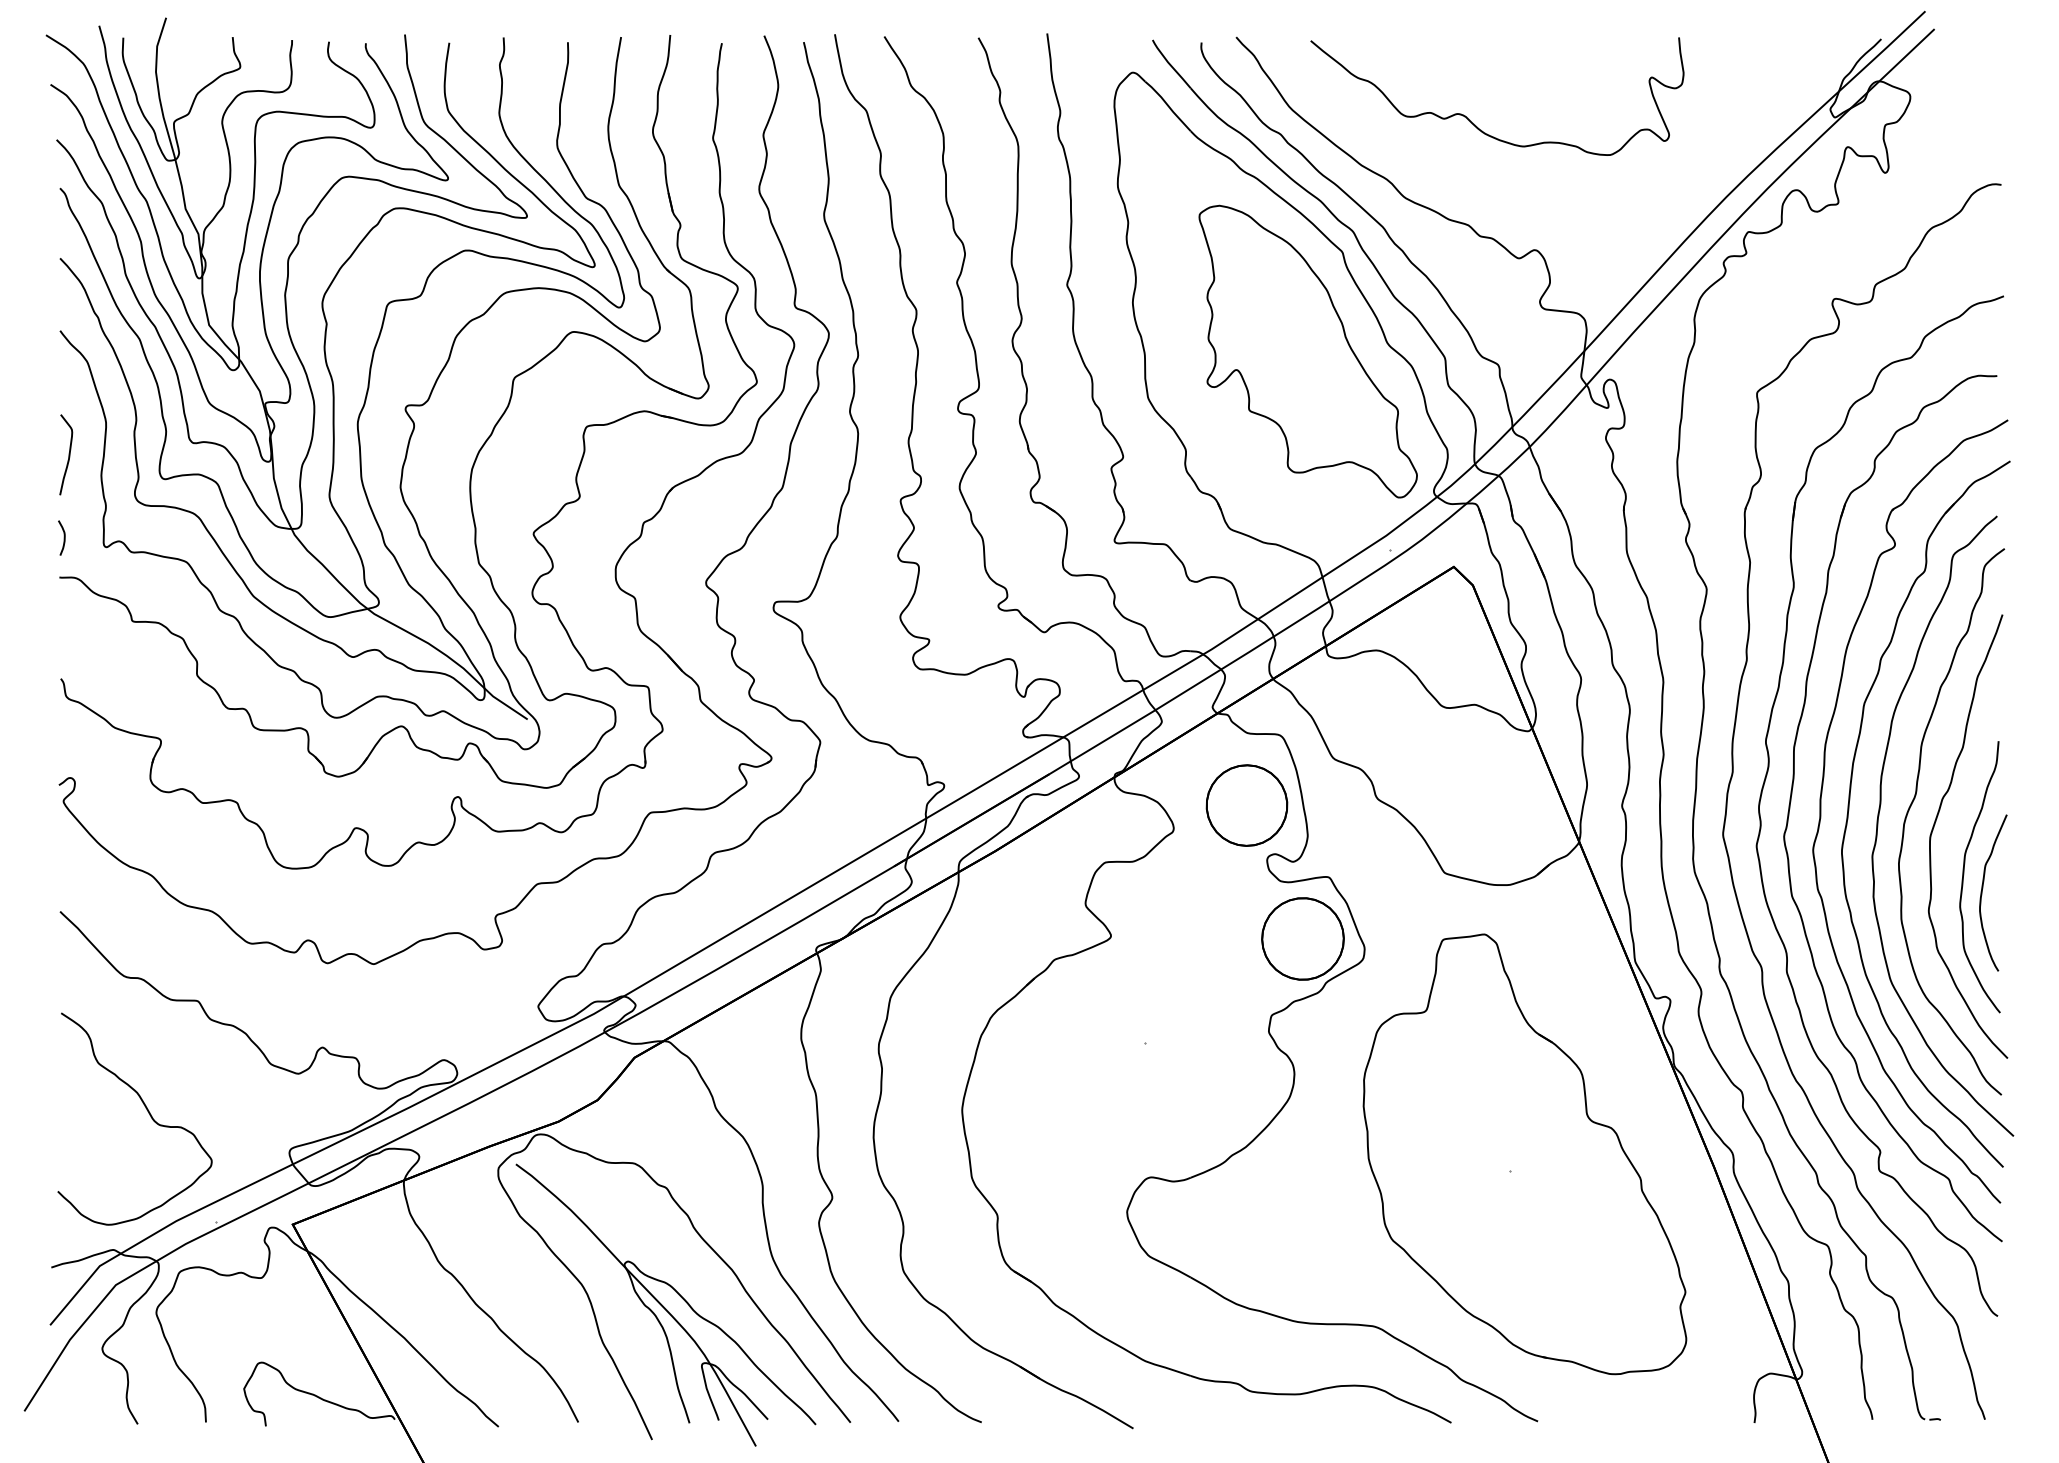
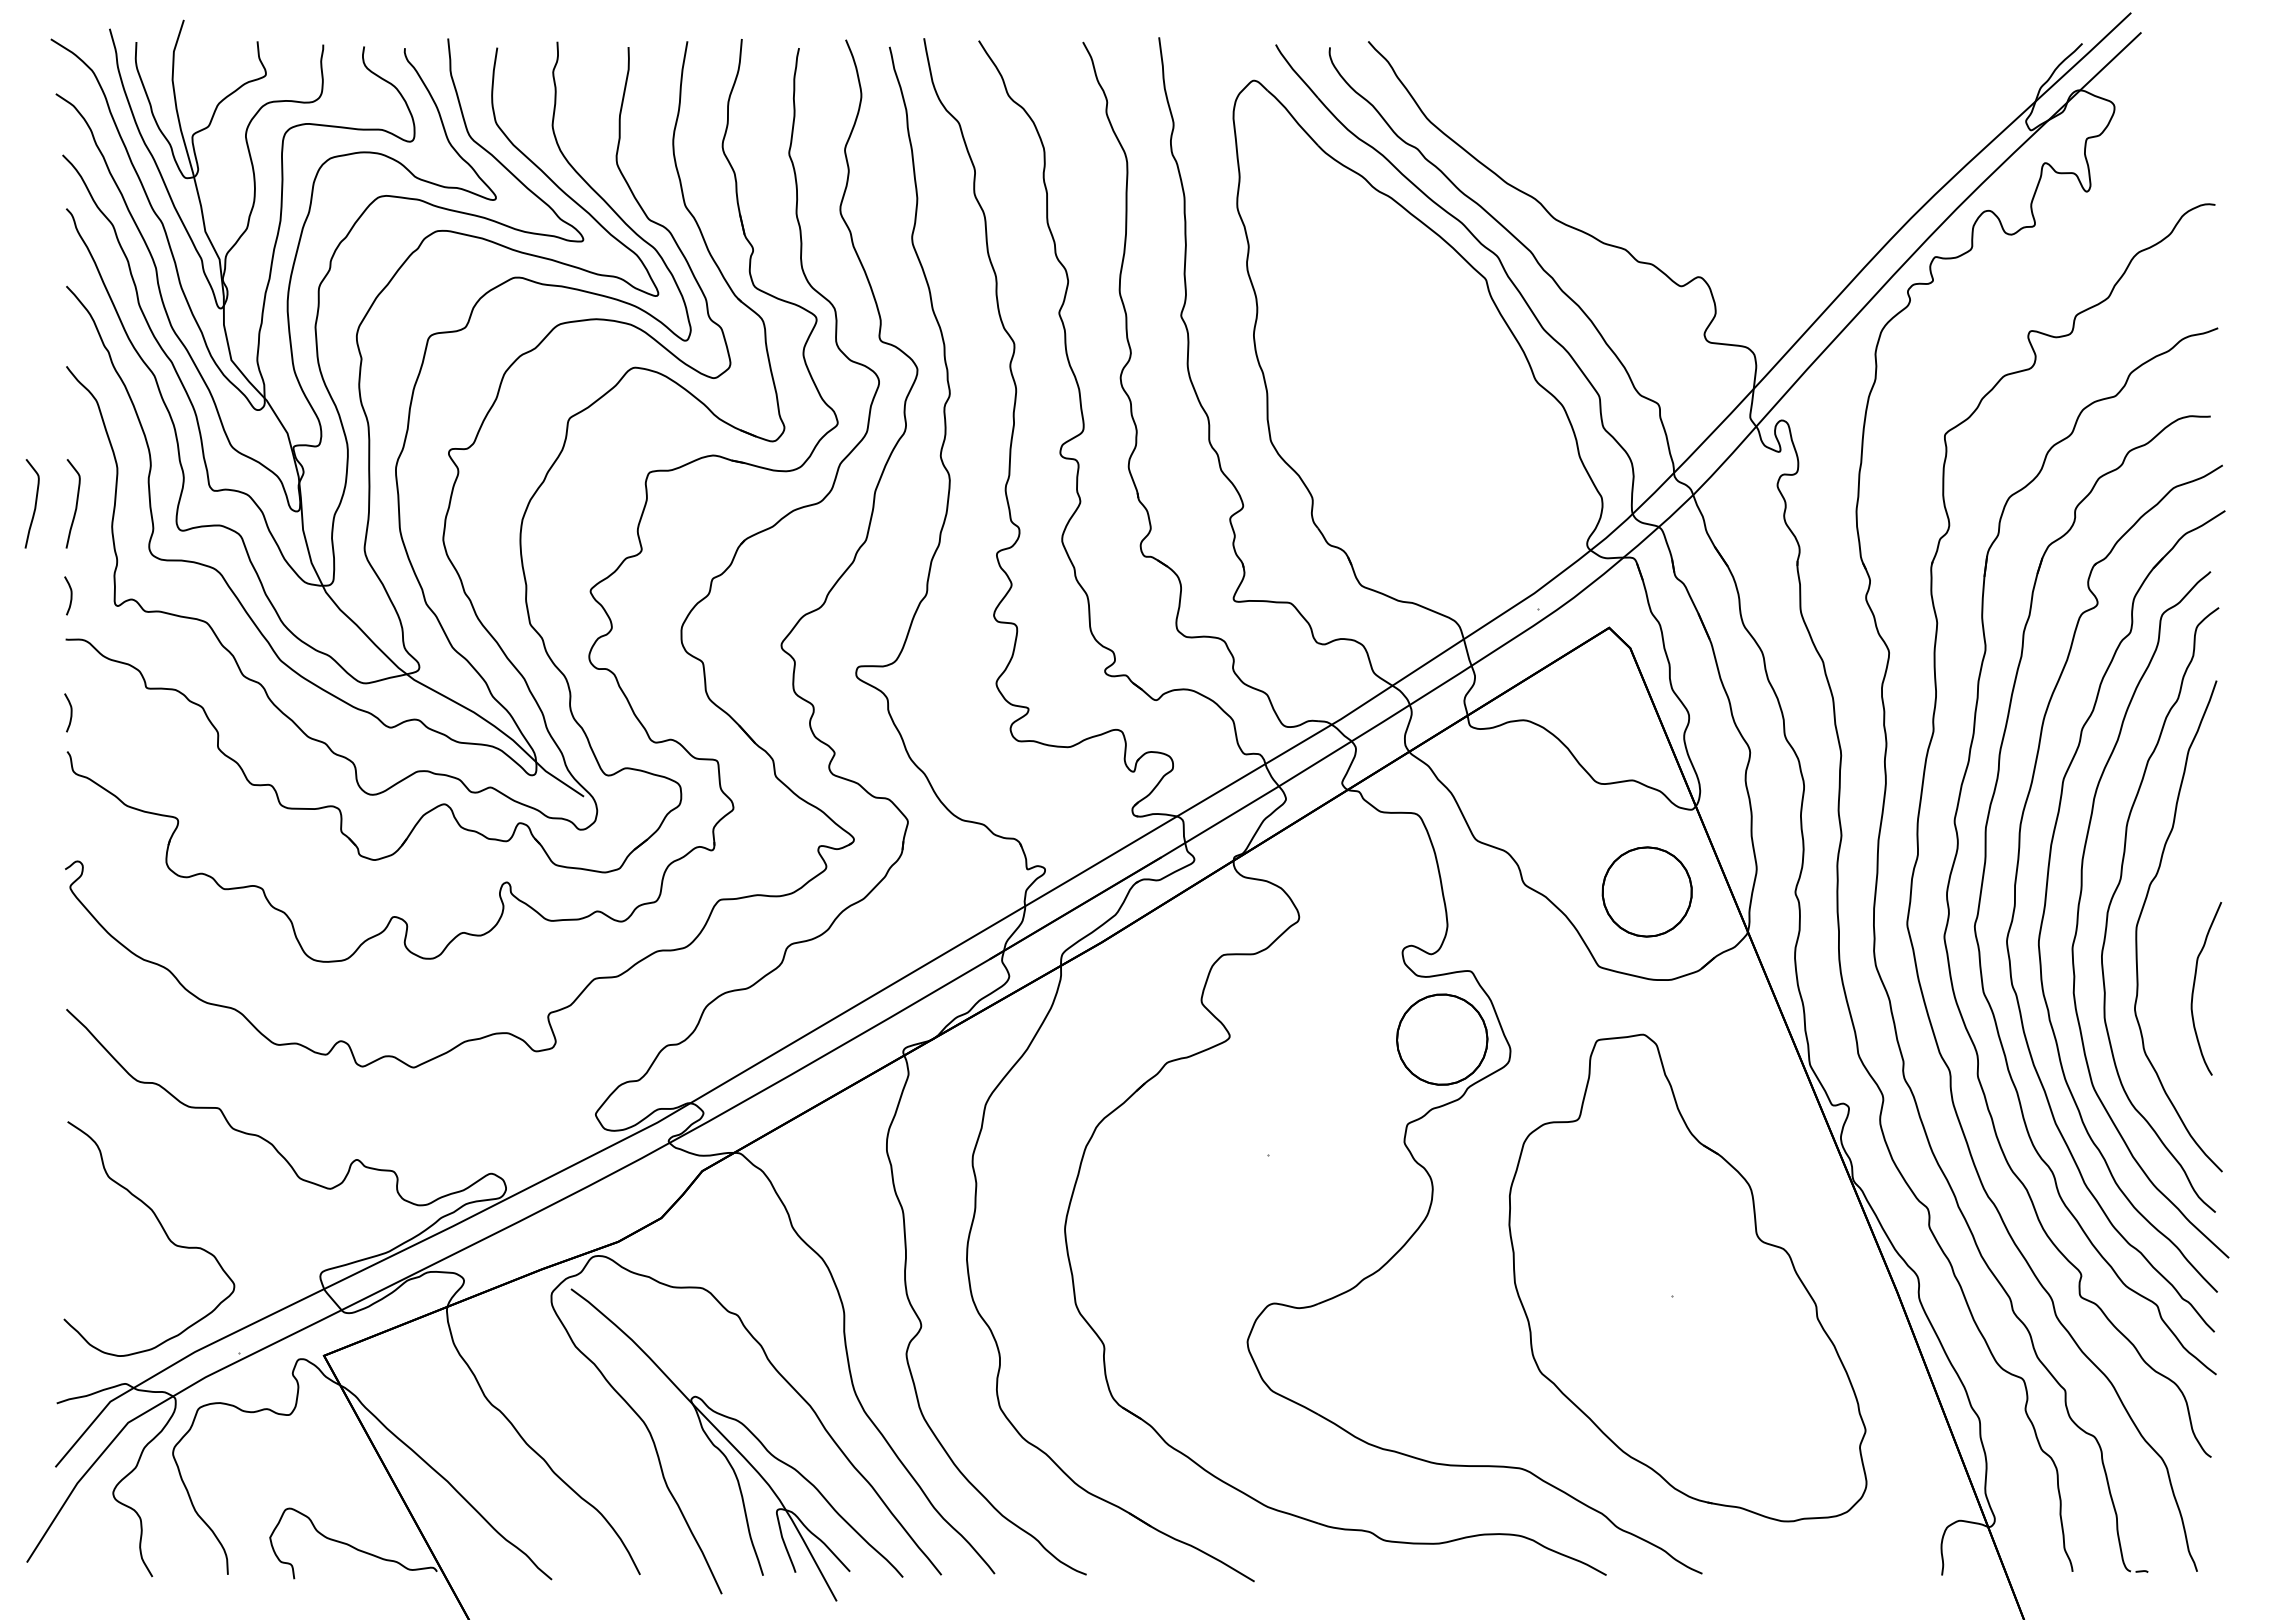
curve: (1476, 125) -> (1634, 139), removed
part: (1307, 351) -> (1447, 389), removed
curve: (31, 455) -> (34, 504), added
curve: (63, 643) -> (70, 712), added
part: (1246, 805) -> (1646, 891), moved
curve: (1964, 873) -> (2174, 967), removed

